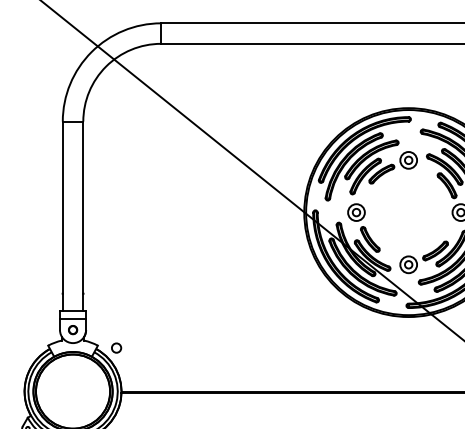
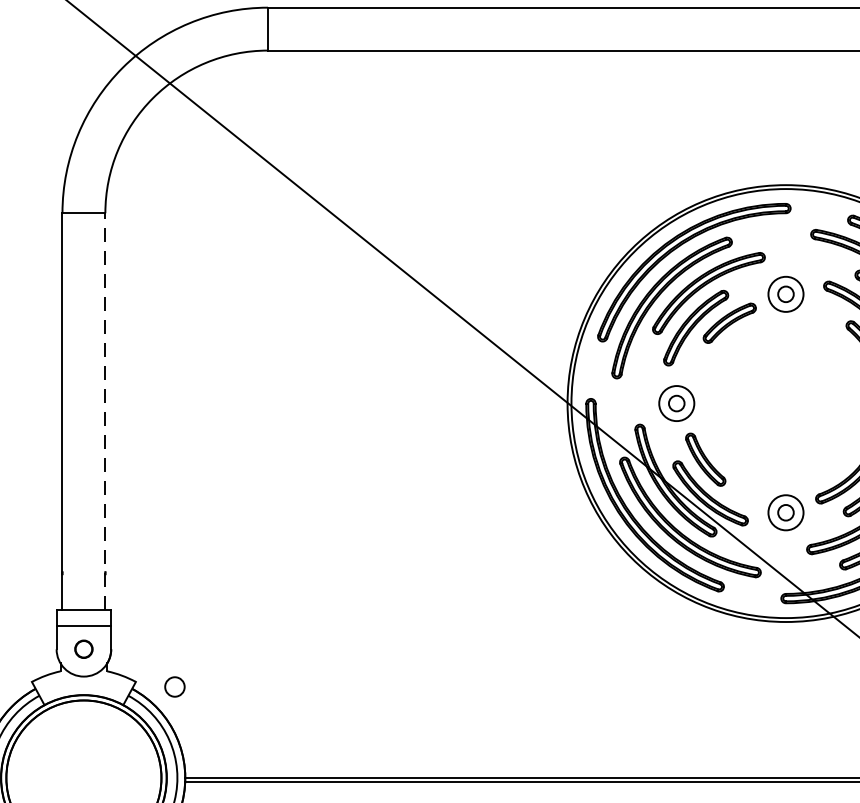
line: (83, 216) -> (105, 411), solid -> dashed

